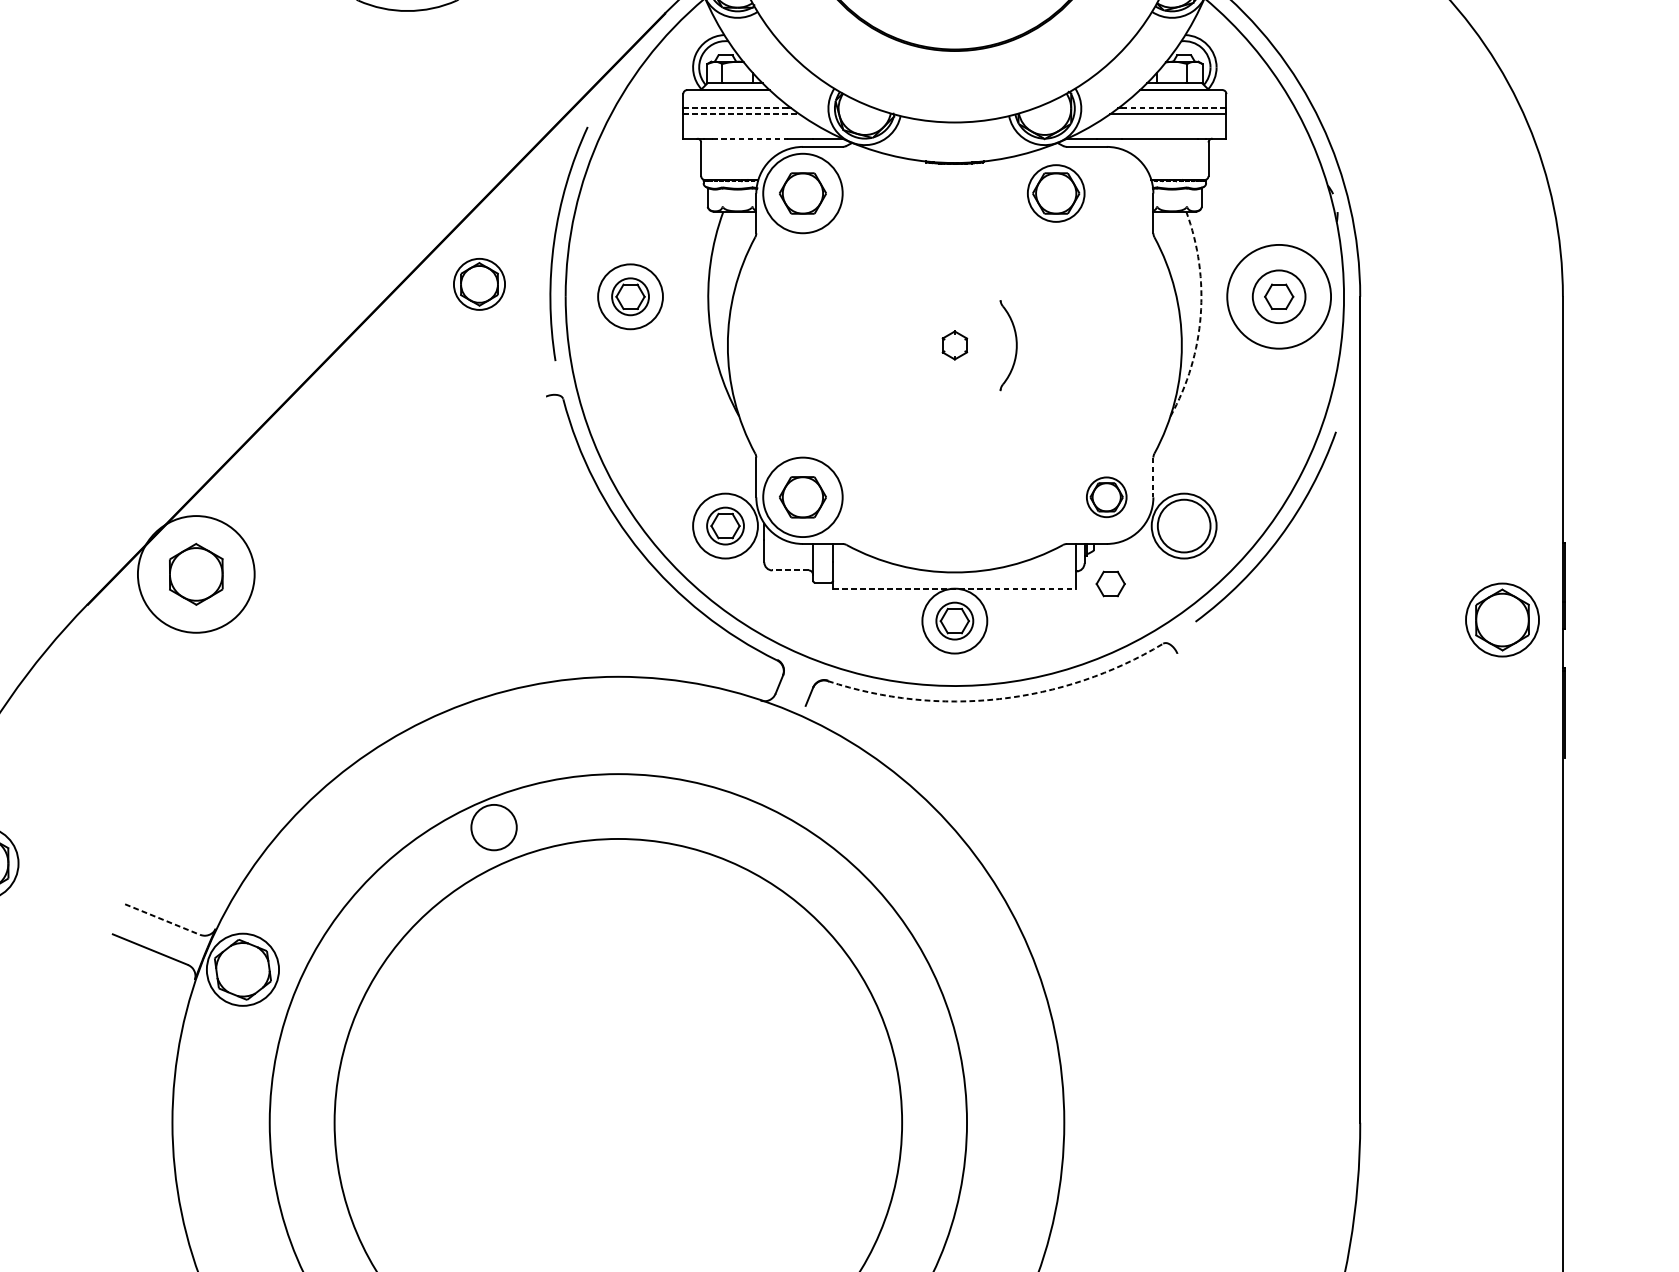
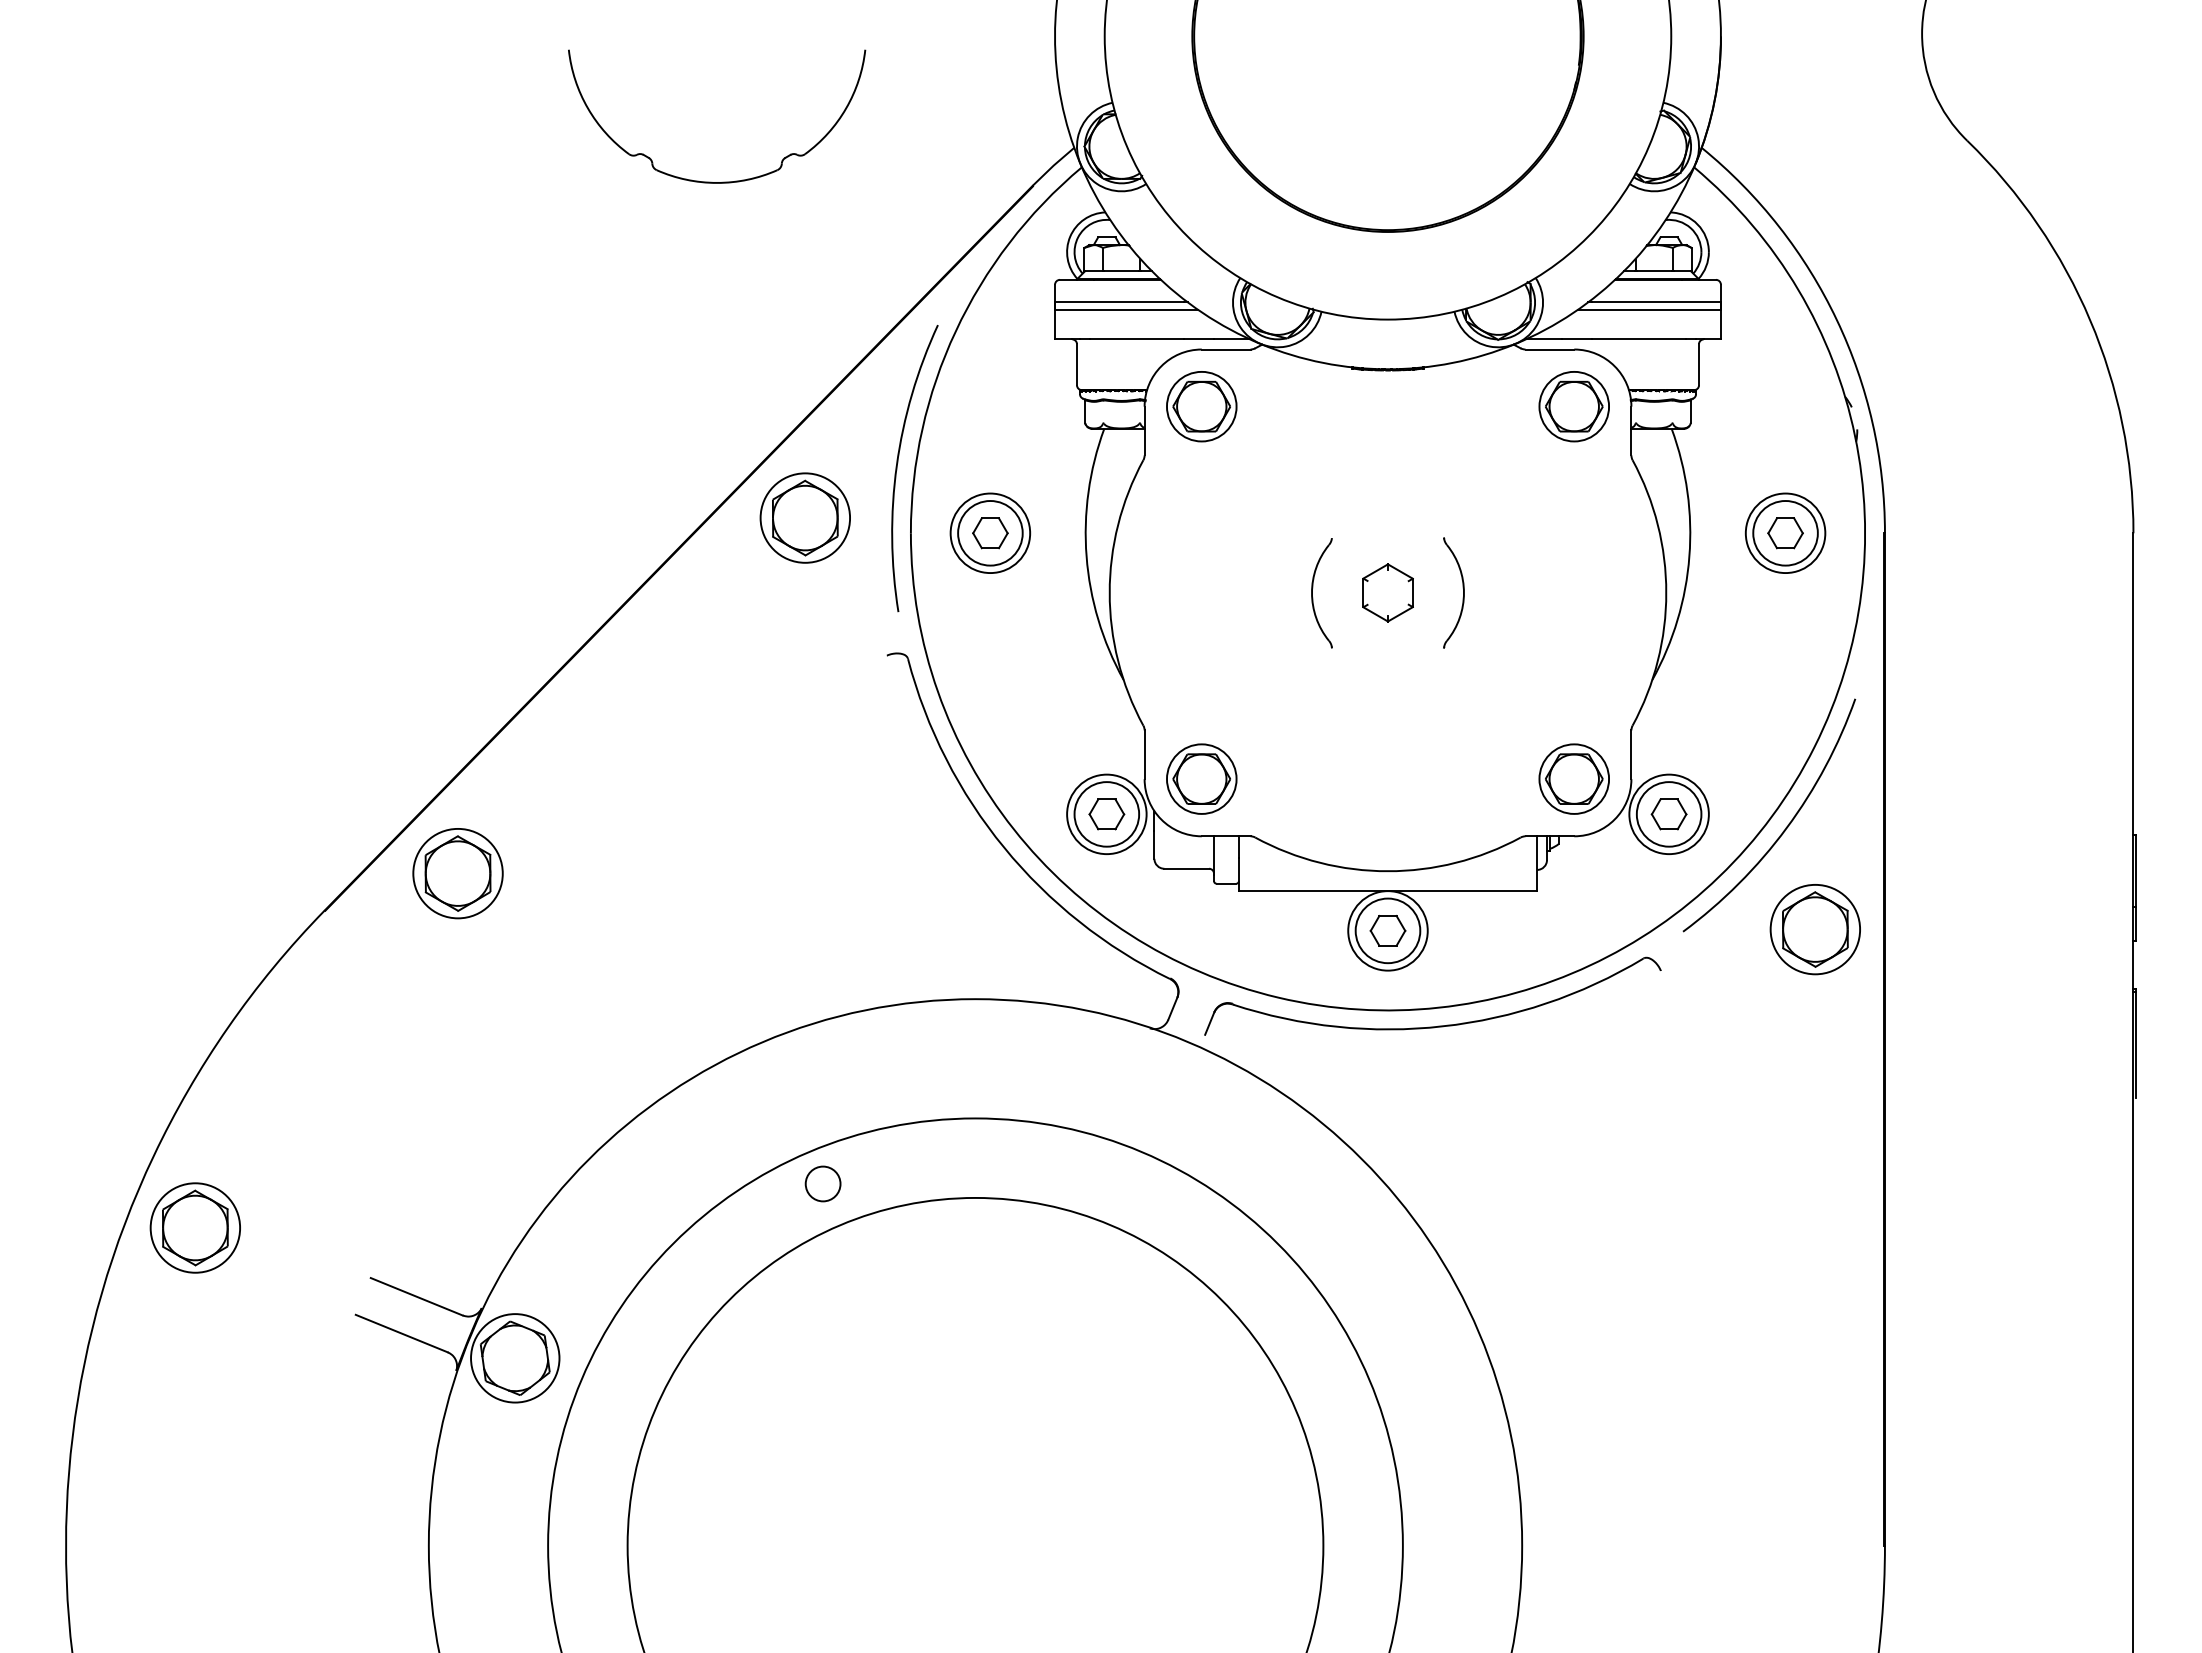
line: (735, 108) -> (1119, 302), dashed -> solid
line: (1174, 108) -> (1657, 302), dashed -> solid
line: (741, 114) -> (1126, 309), dashed -> solid
line: (749, 138) -> (1136, 339), dashed -> solid
circle: (802, 193) -> (1201, 406), size x0.71
part: (1055, 193) -> (1573, 406), moved
part: (478, 283) -> (804, 517), size x1.43
circle: (630, 296) -> (990, 533), size x1.43
circle: (1279, 296) -> (1785, 533), size x0.62
arc: (1200, 315) -> (1689, 556), dashed -> solid
part: (954, 345) -> (1387, 592), size x1.67
part: (894, 349) -> (1313, 597), added
line: (1153, 478) -> (1631, 755), dashed -> solid
circle: (802, 496) -> (1201, 778), size x0.71
part: (1106, 496) -> (1573, 778), size x1.43
circle: (725, 526) -> (1106, 814), size x1.43
line: (790, 570) -> (1186, 868), dashed -> solid
circle: (195, 574) -> (457, 873), size x0.62
part: (1110, 584) -> (1668, 814), moved
line: (955, 588) -> (1388, 891), dashed -> solid
part: (1501, 619) -> (1814, 929), moved
circle: (954, 620) -> (1387, 930), size x1.43
arc: (999, 699) -> (1442, 1026), dashed -> solid
circle: (493, 827) -> (822, 1183), size x0.62
line: (162, 919) -> (416, 1296), dashed -> solid

